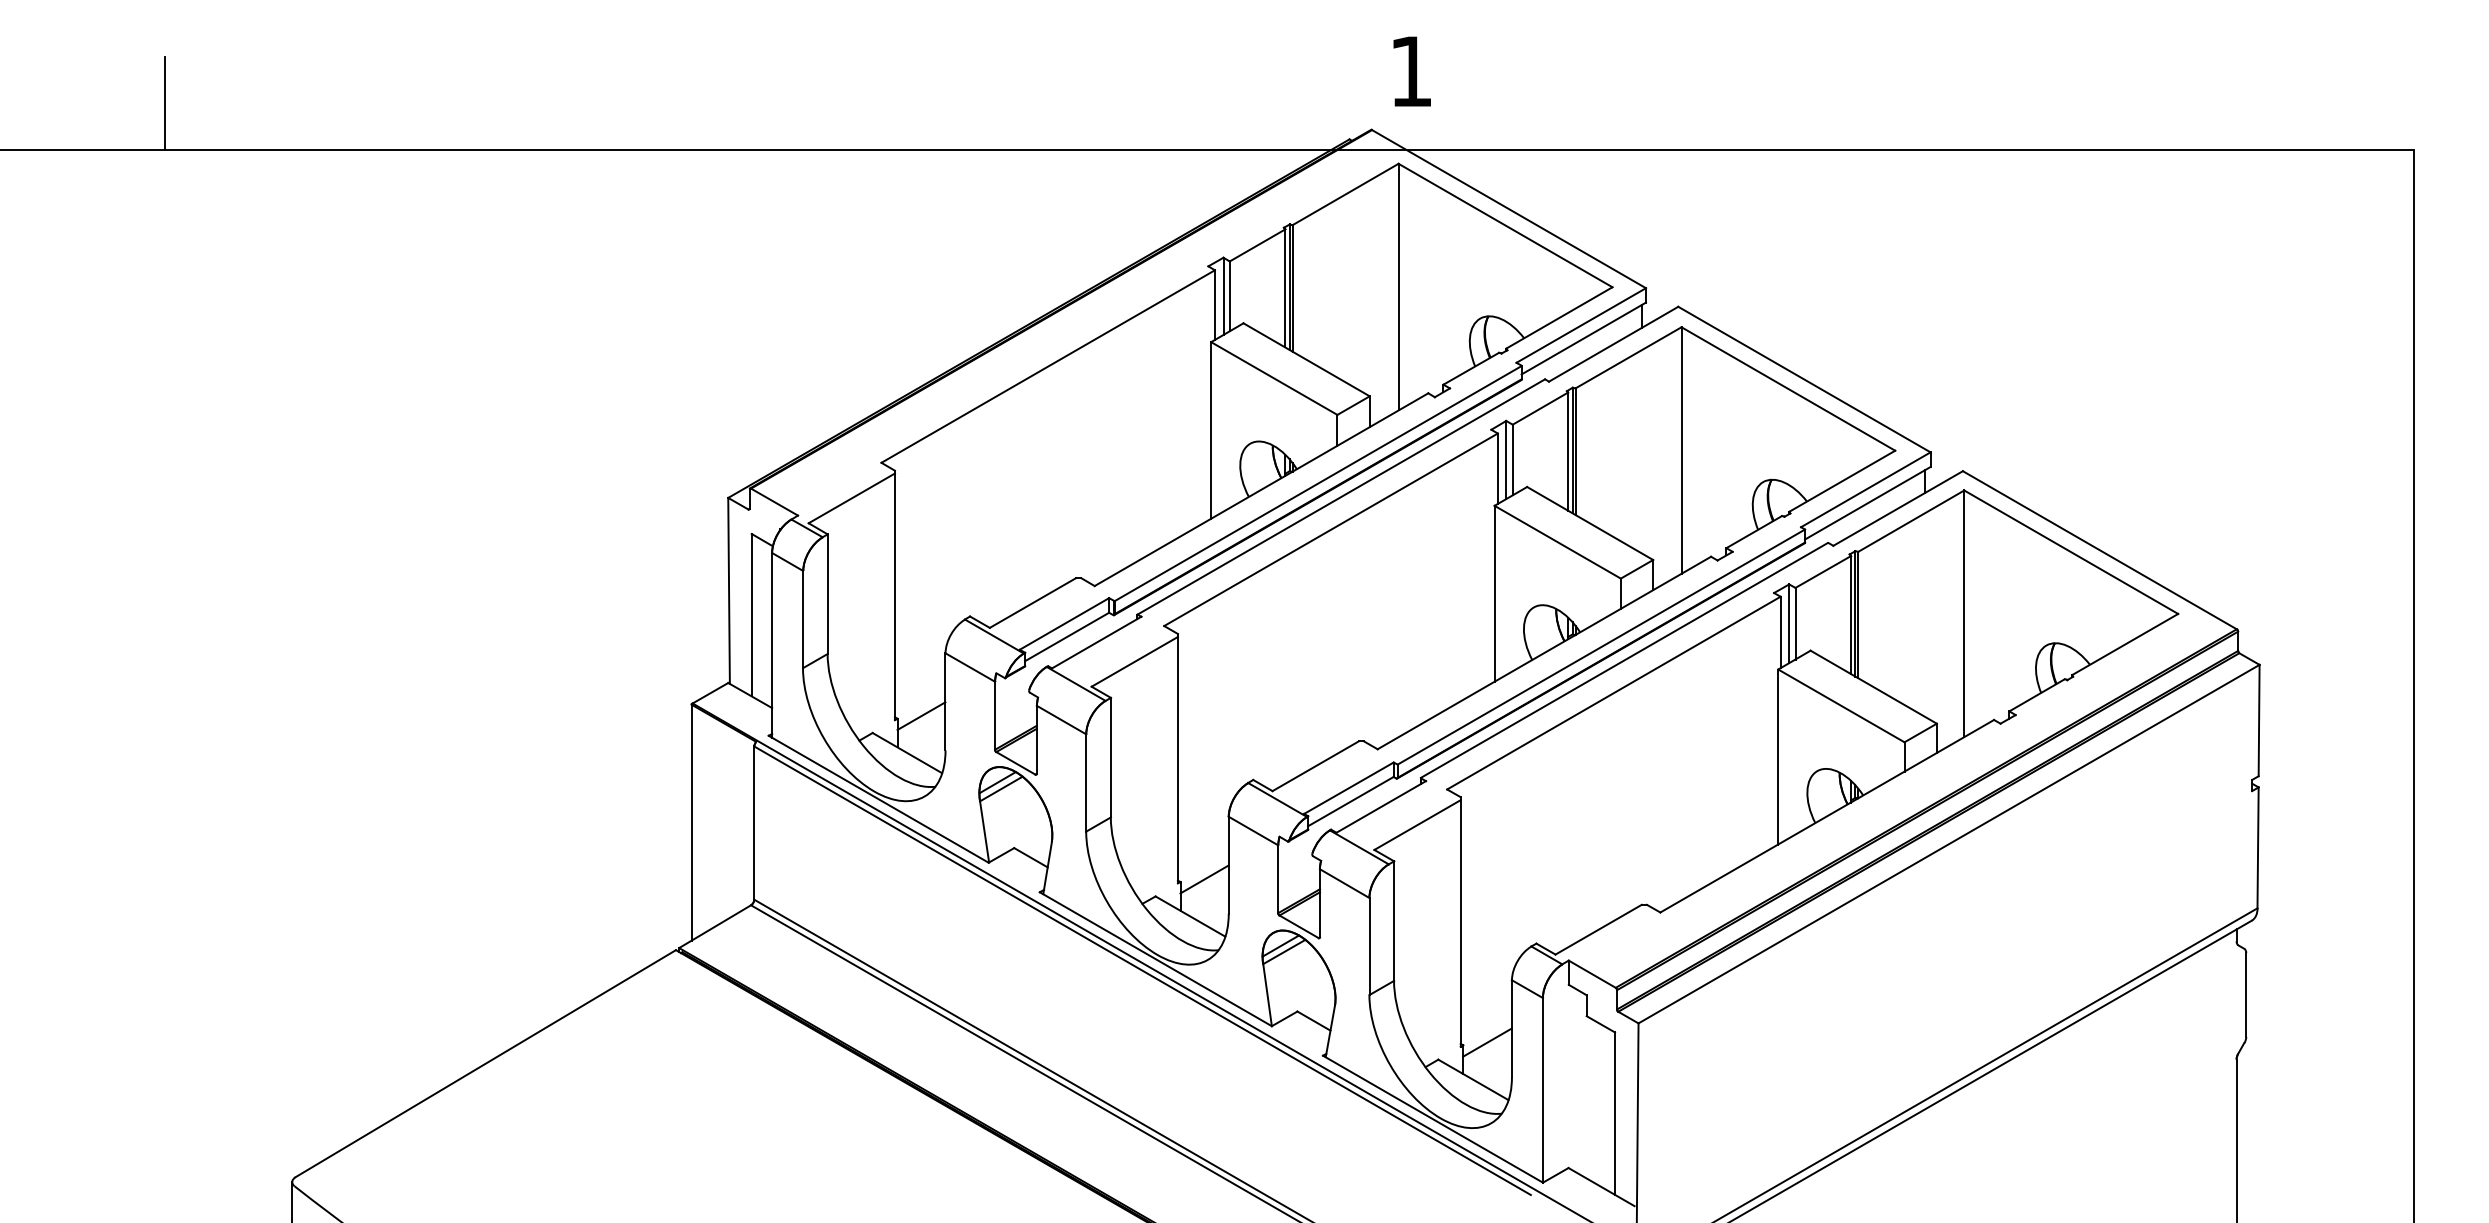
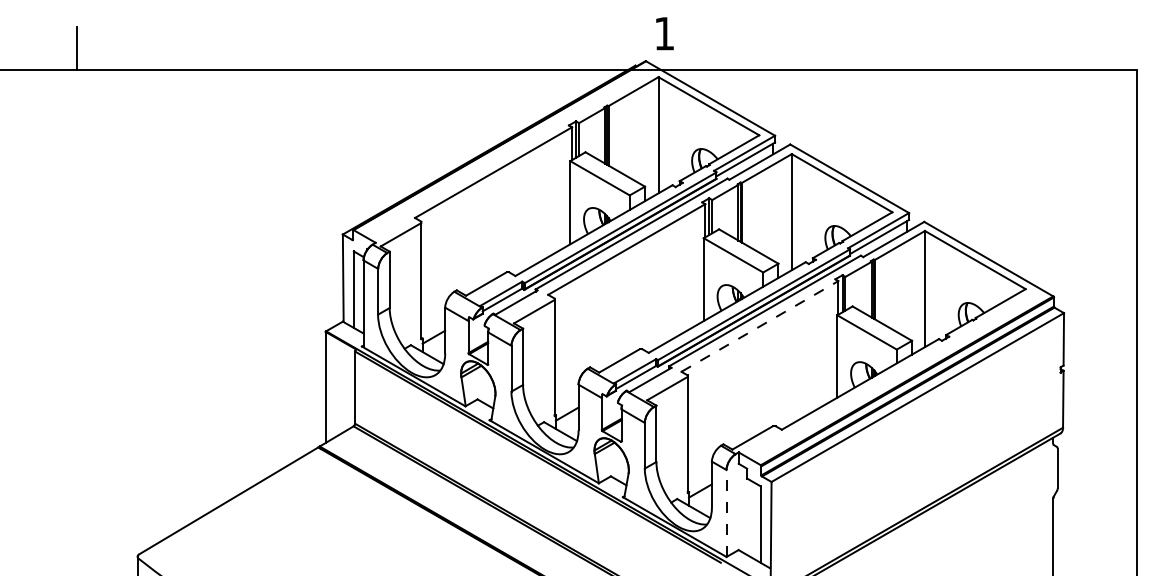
line: (1612, 693) -> (759, 326), solid -> dashed
line: (1542, 1090) -> (726, 513), solid -> dashed

